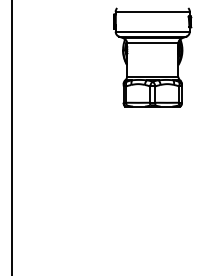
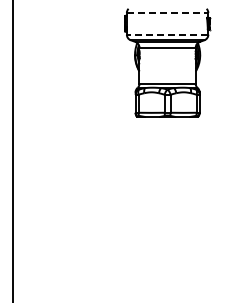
line: (152, 11) -> (167, 12), solid -> dashed
line: (152, 31) -> (167, 34), solid -> dashed

